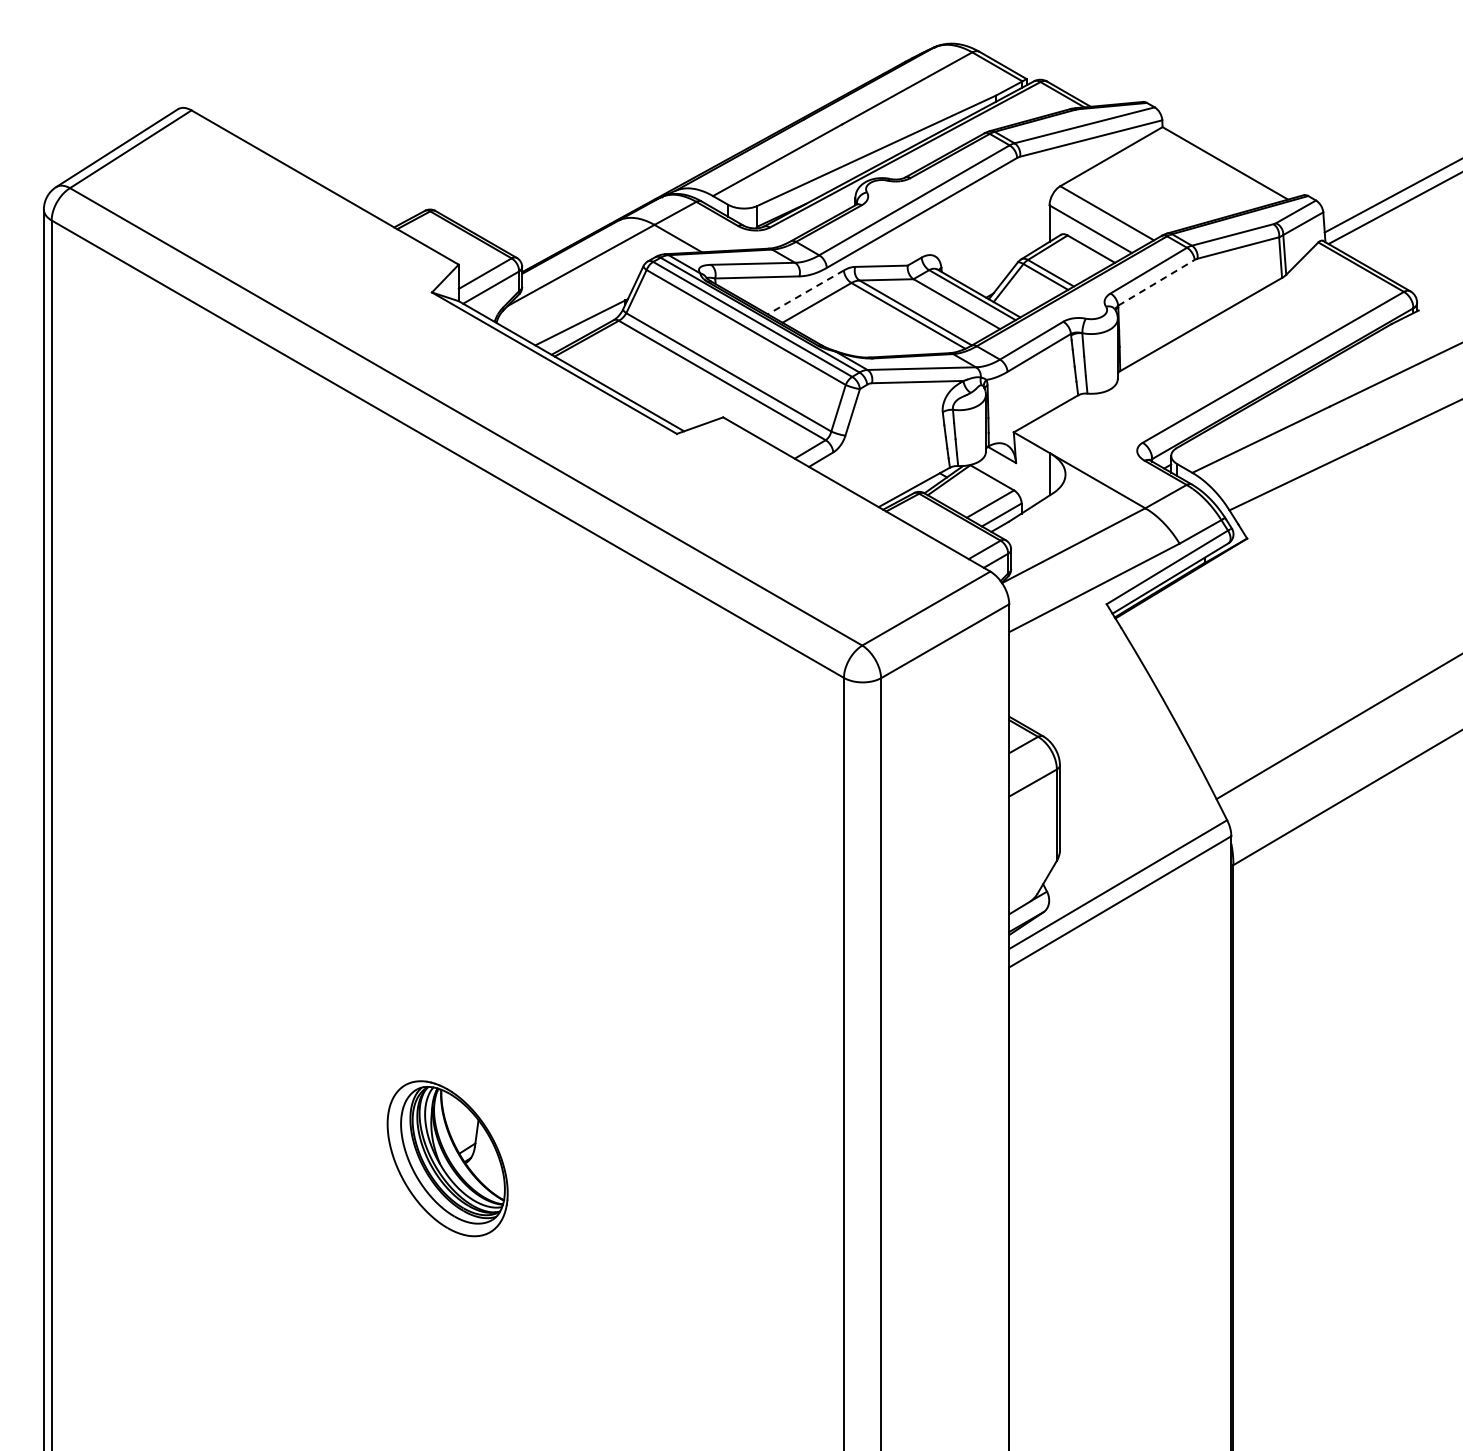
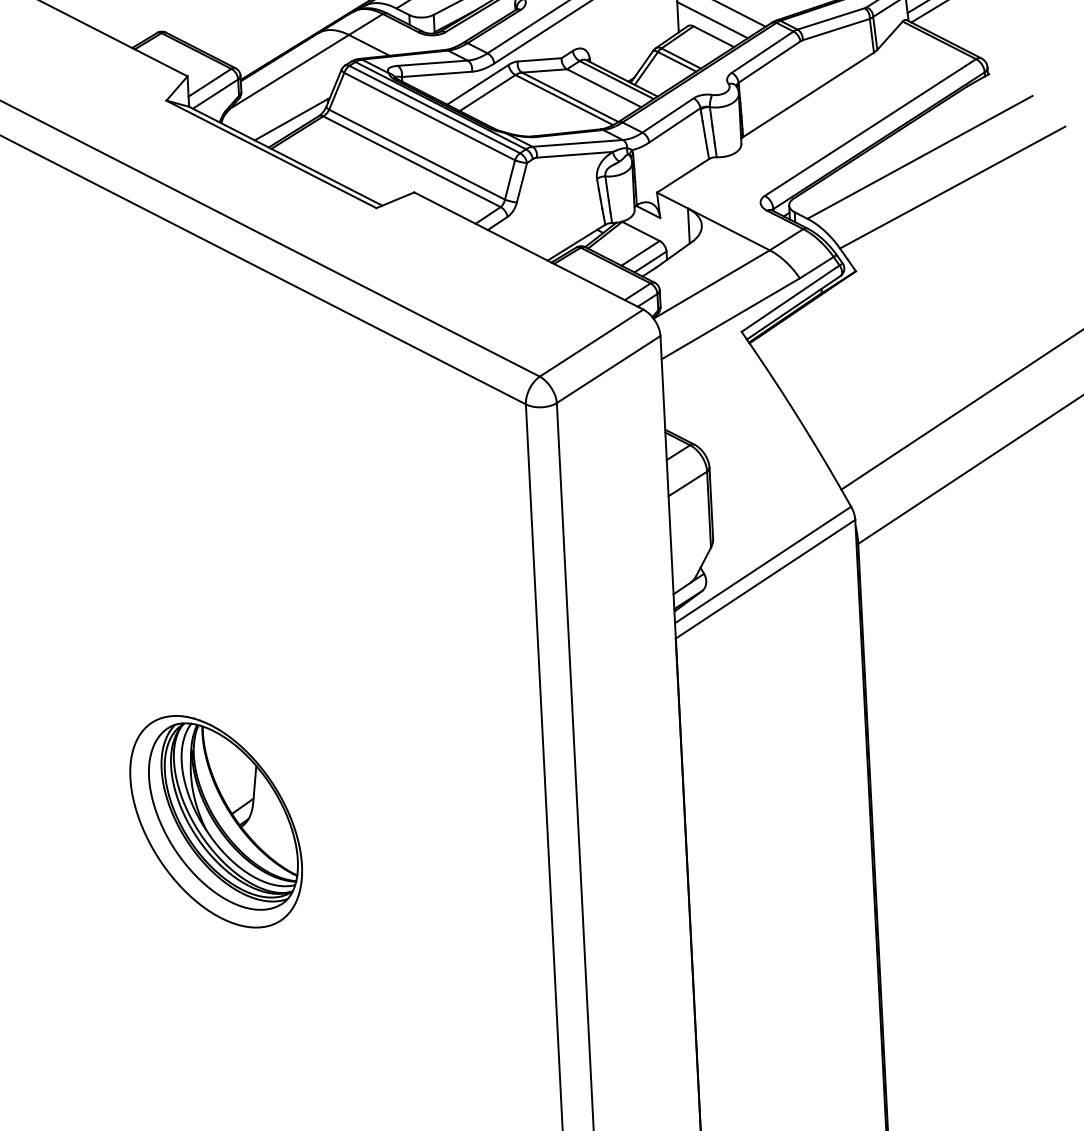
line: (1156, 282) -> (769, 61), dashed -> solid
line: (805, 292) -> (477, 84), dashed -> solid
part: (447, 1158) -> (215, 821), size x1.67

